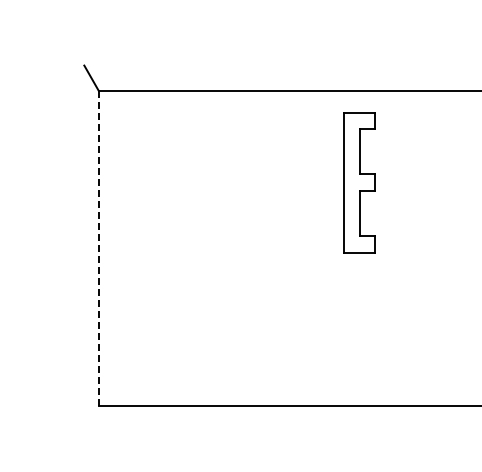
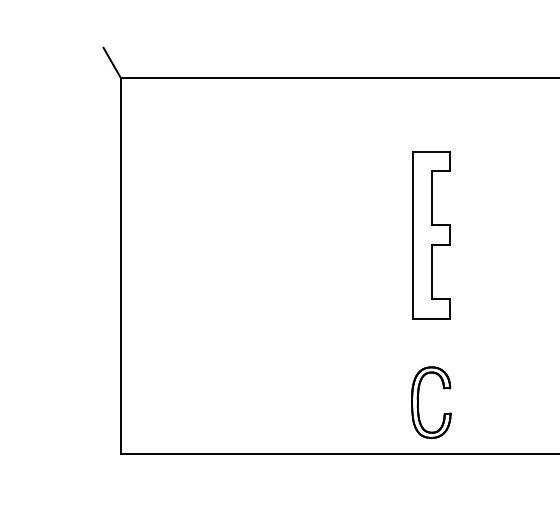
part: (359, 182) -> (431, 234), moved
line: (98, 248) -> (120, 265), dashed -> solid
part: (348, 362) -> (418, 401), added

